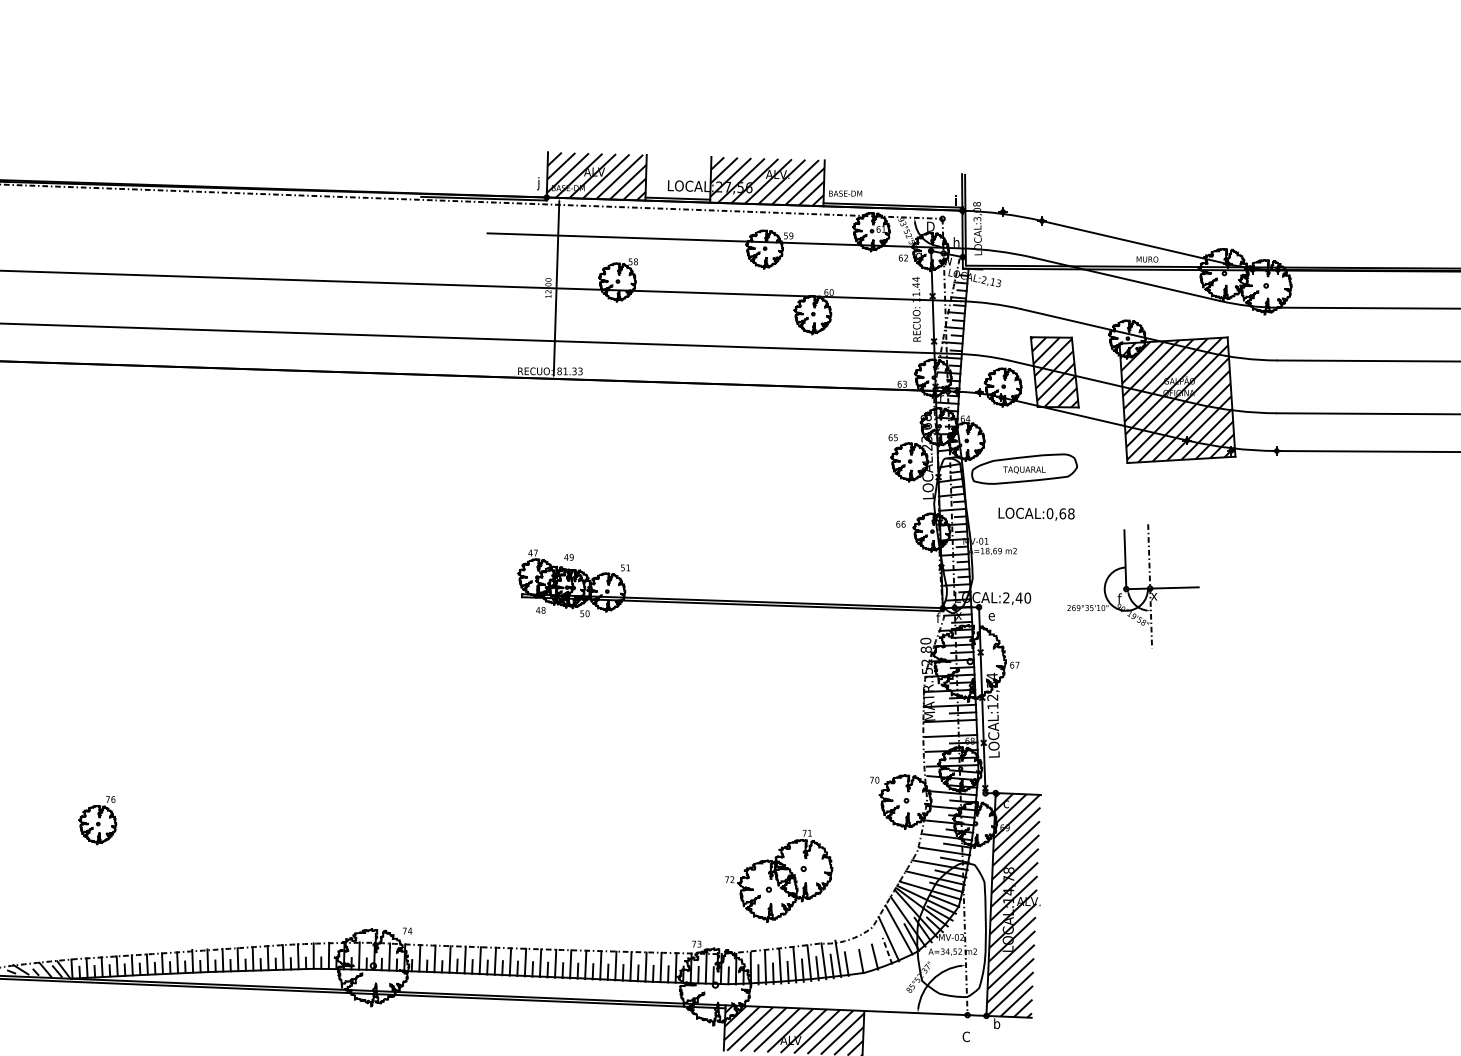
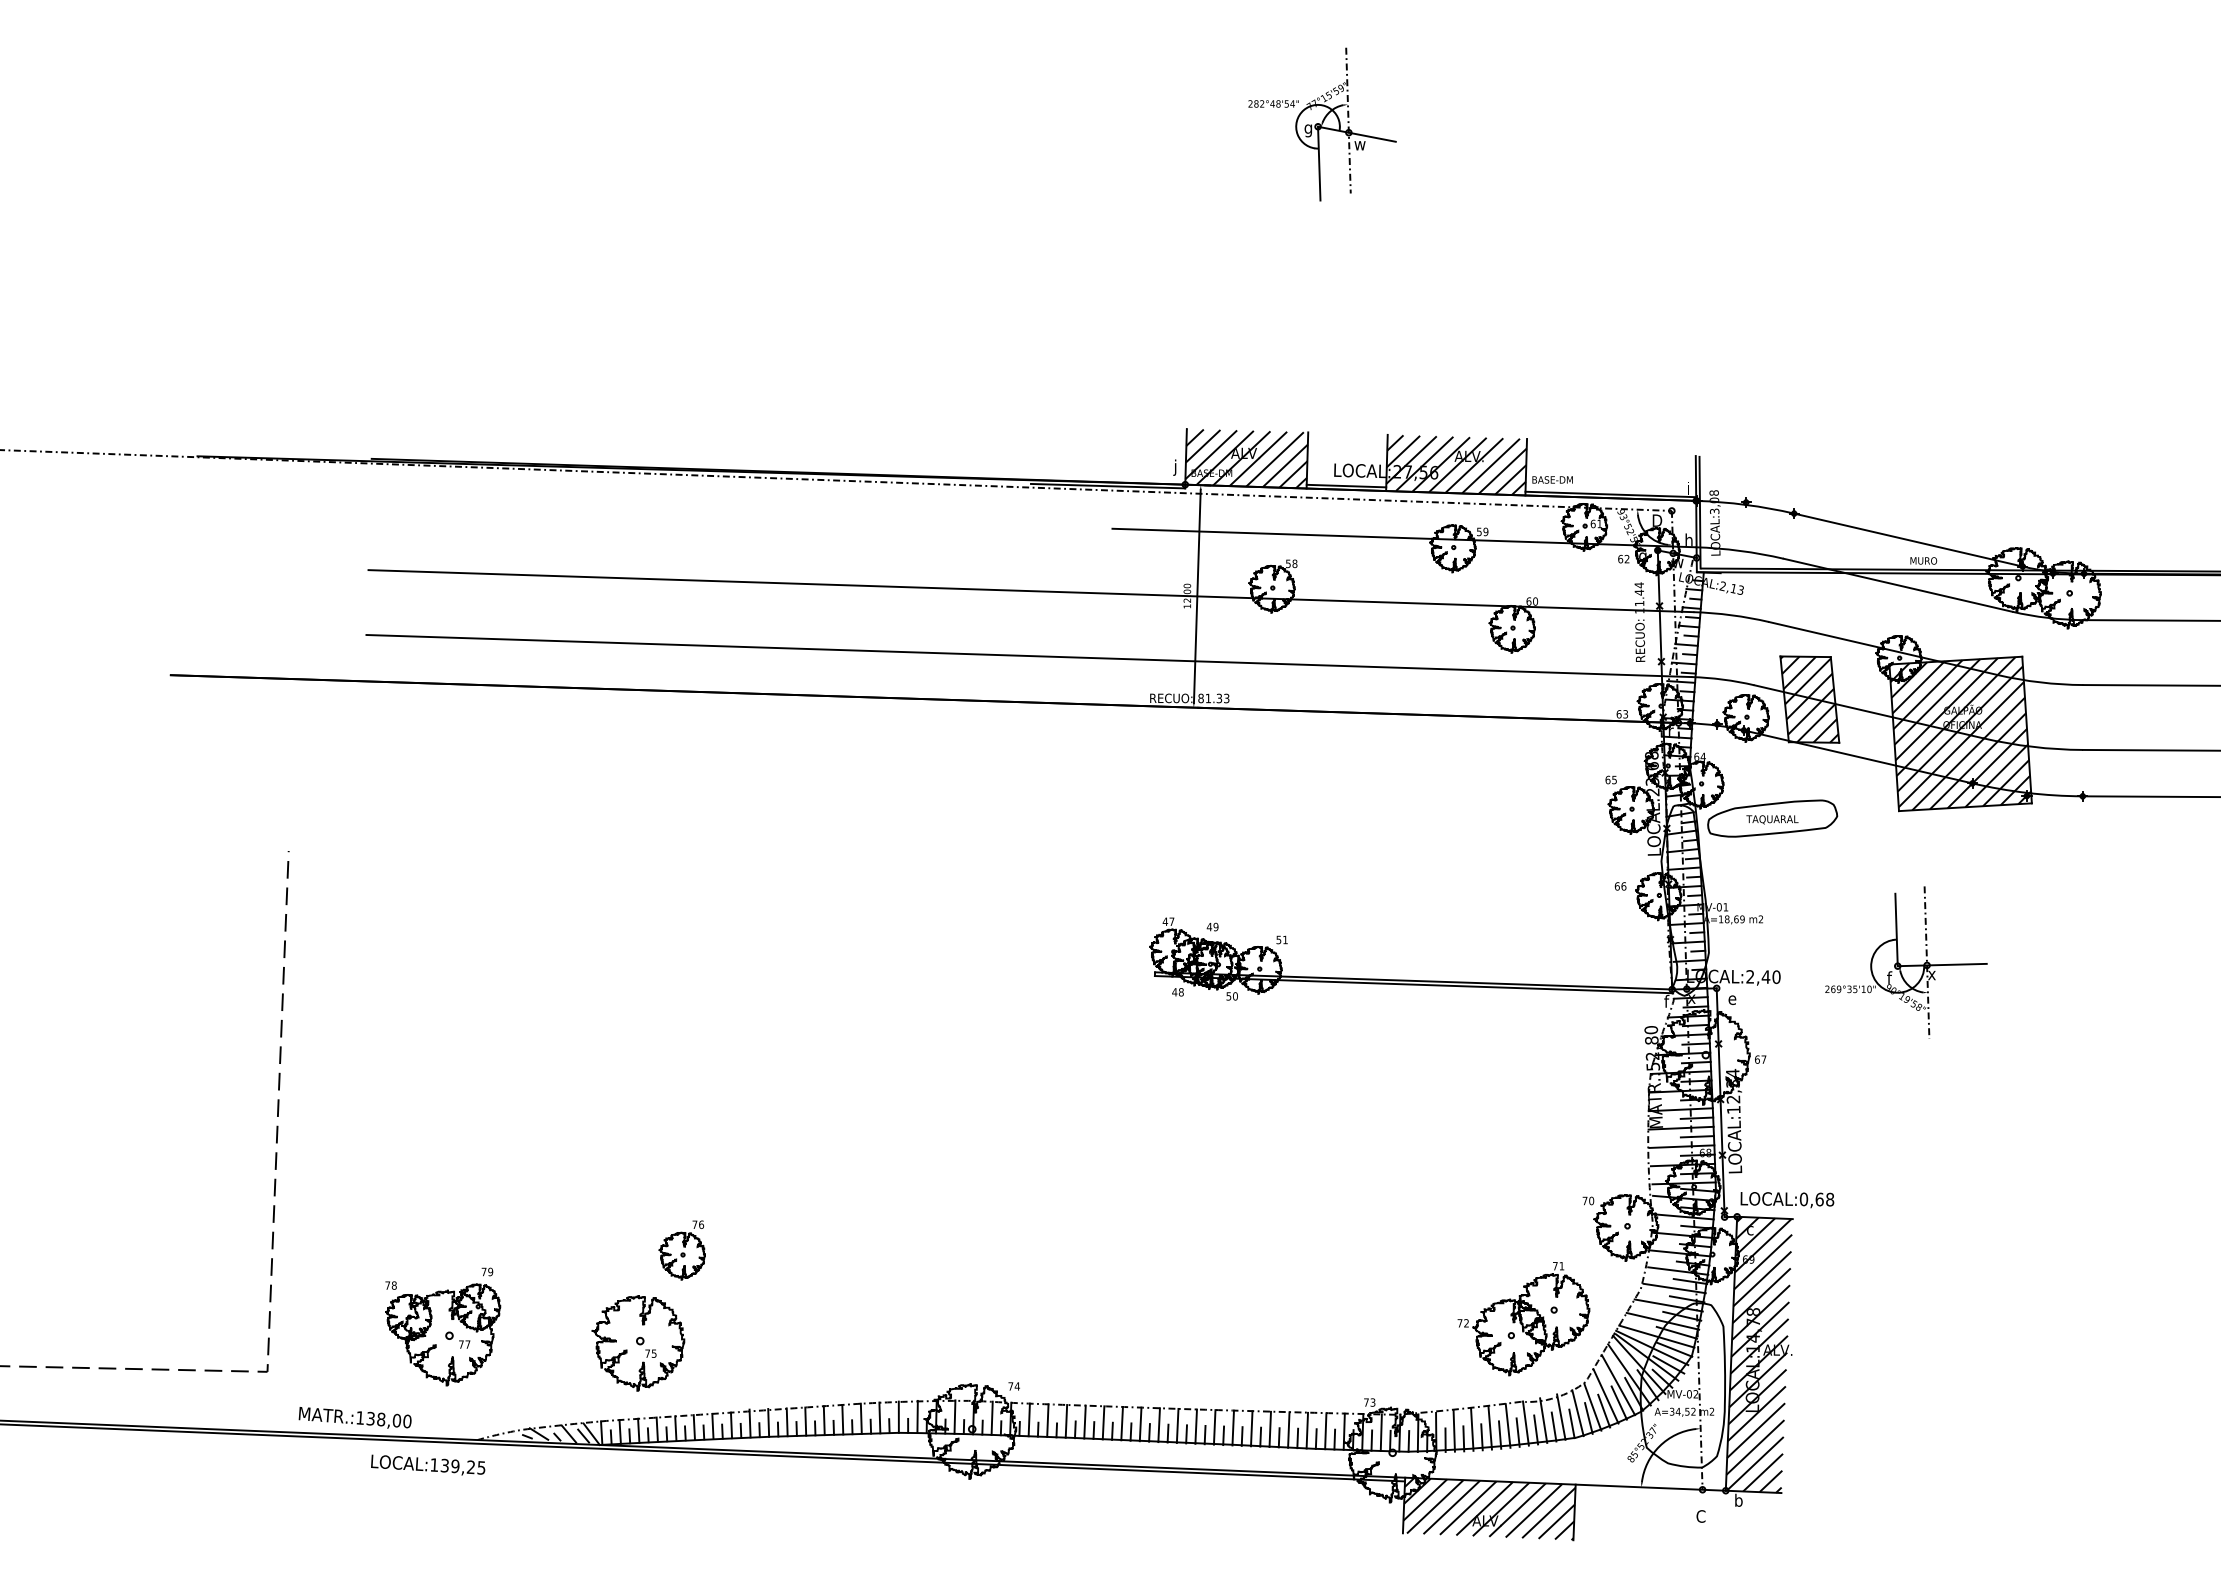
text: (1036, 514) -> (1787, 1200), moved
line: (963, 727) -> (1697, 1136), added
part: (97, 820) -> (681, 1250), moved
part: (778, 876) -> (1523, 1319), moved
part: (101, 896) -> (638, 1343), added
line: (899, 944) -> (1618, 1402), added
line: (878, 947) -> (1592, 1406), added
line: (886, 950) -> (1603, 1410), dashed -> solid
line: (865, 953) -> (1577, 1413), added
line: (852, 955) -> (1561, 1416), added

